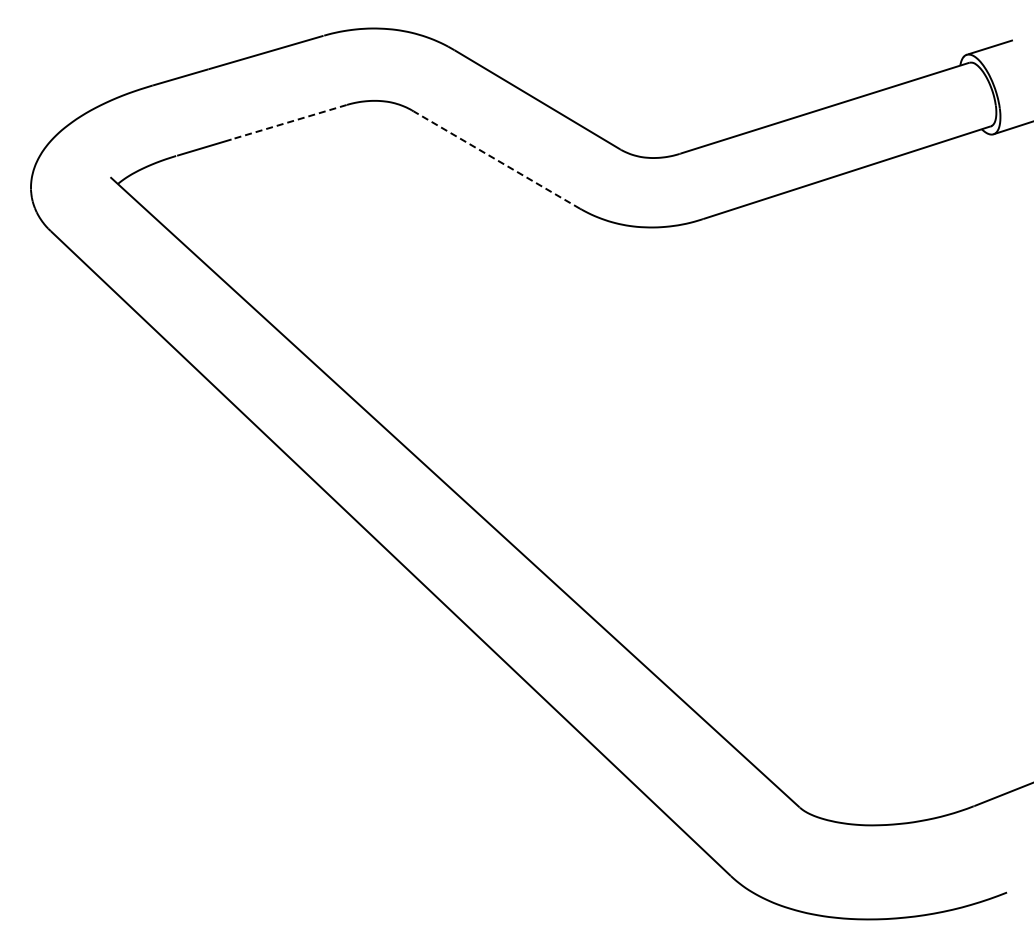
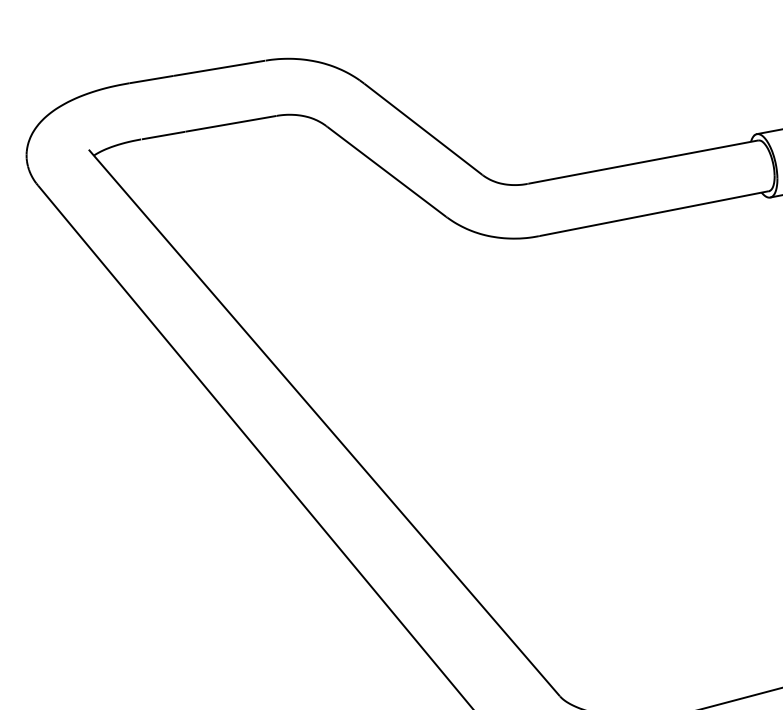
line: (289, 122) -> (231, 124), dashed -> solid
line: (496, 159) -> (386, 171), dashed -> solid

